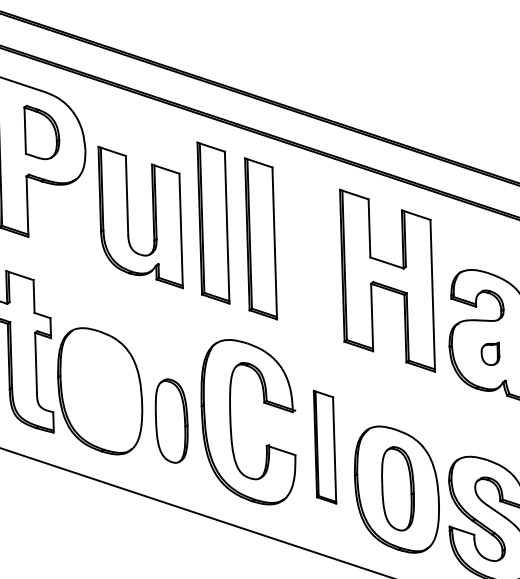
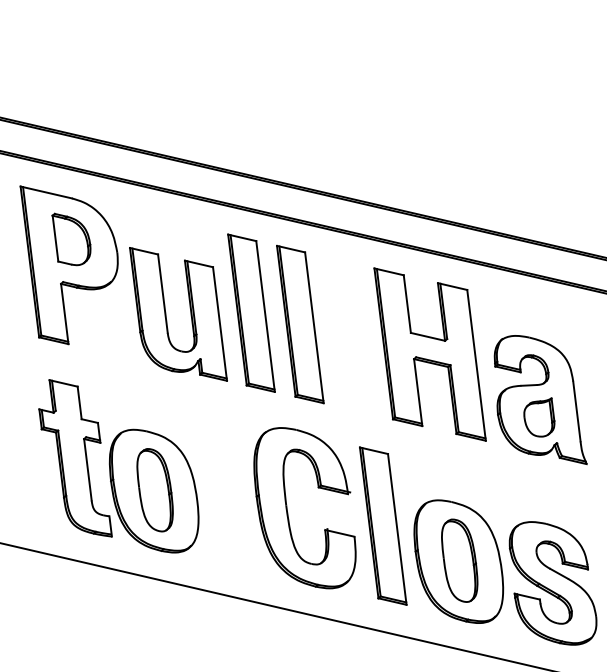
part: (490, 353) -> (539, 417), size x1.67
part: (170, 421) -> (154, 490), moved
part: (325, 446) -> (383, 525), size x1.43

